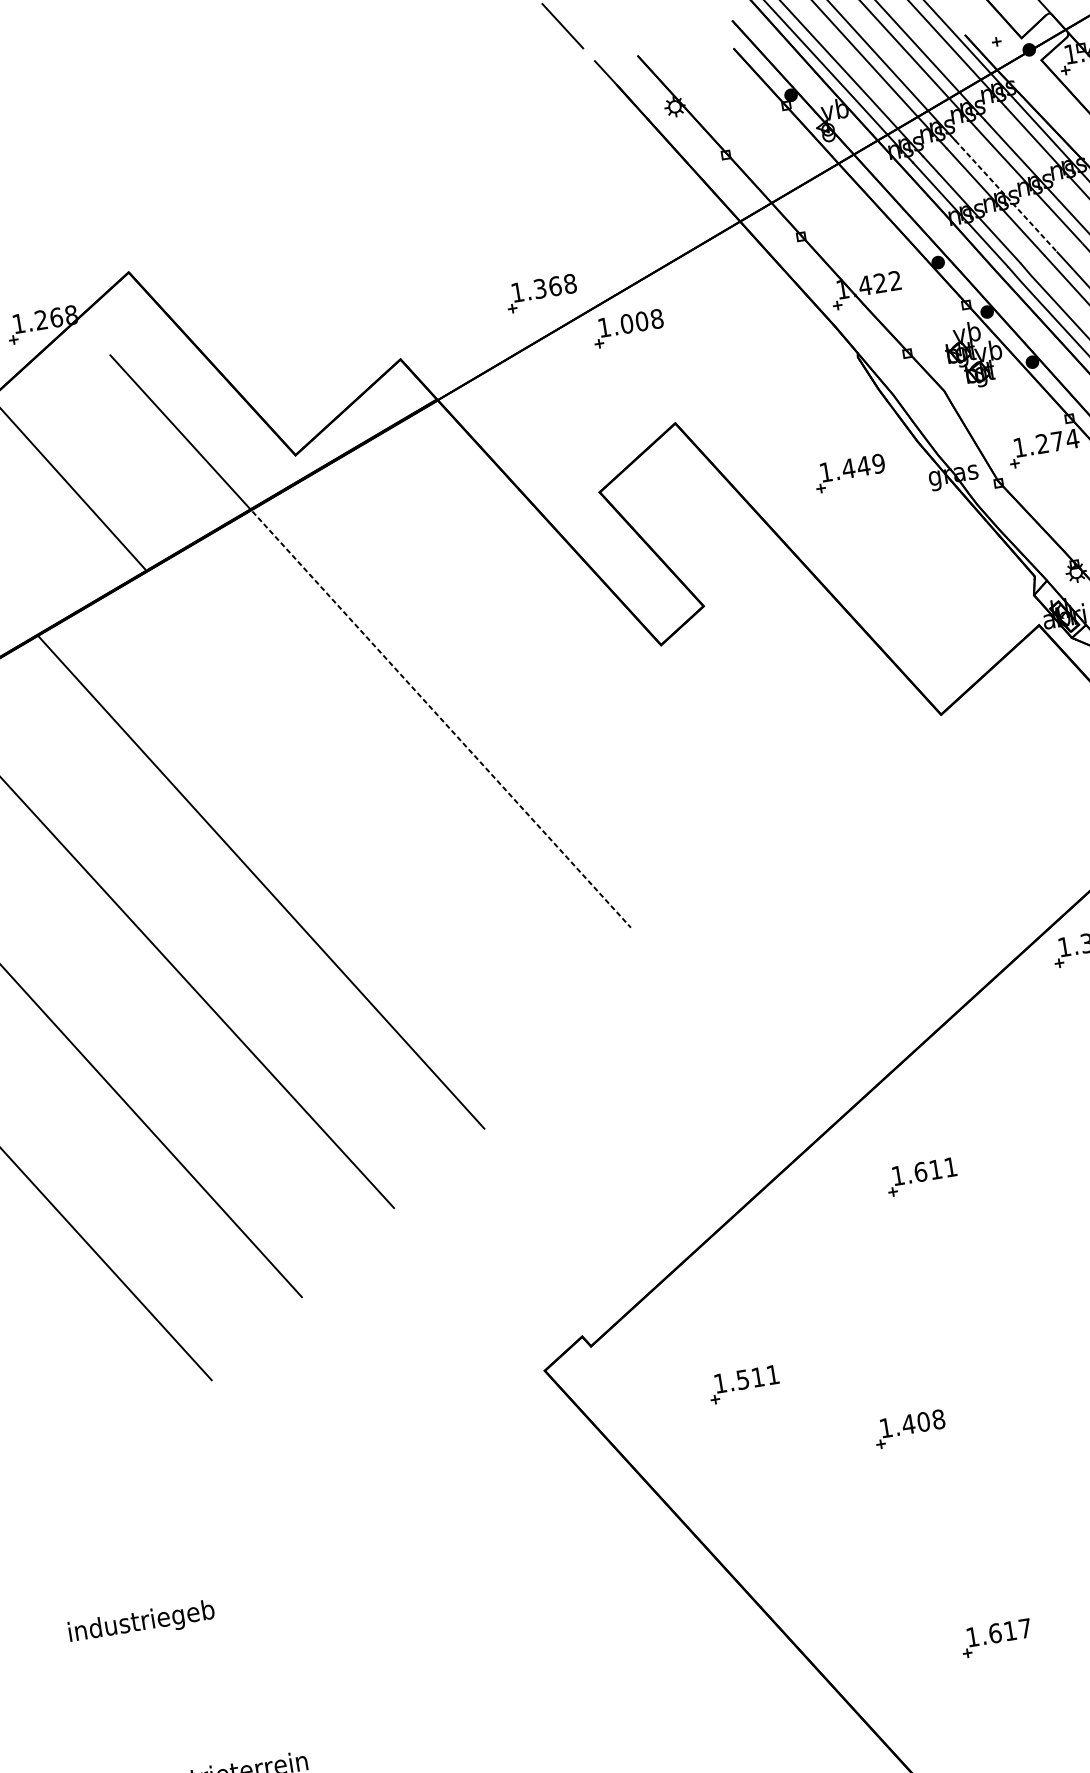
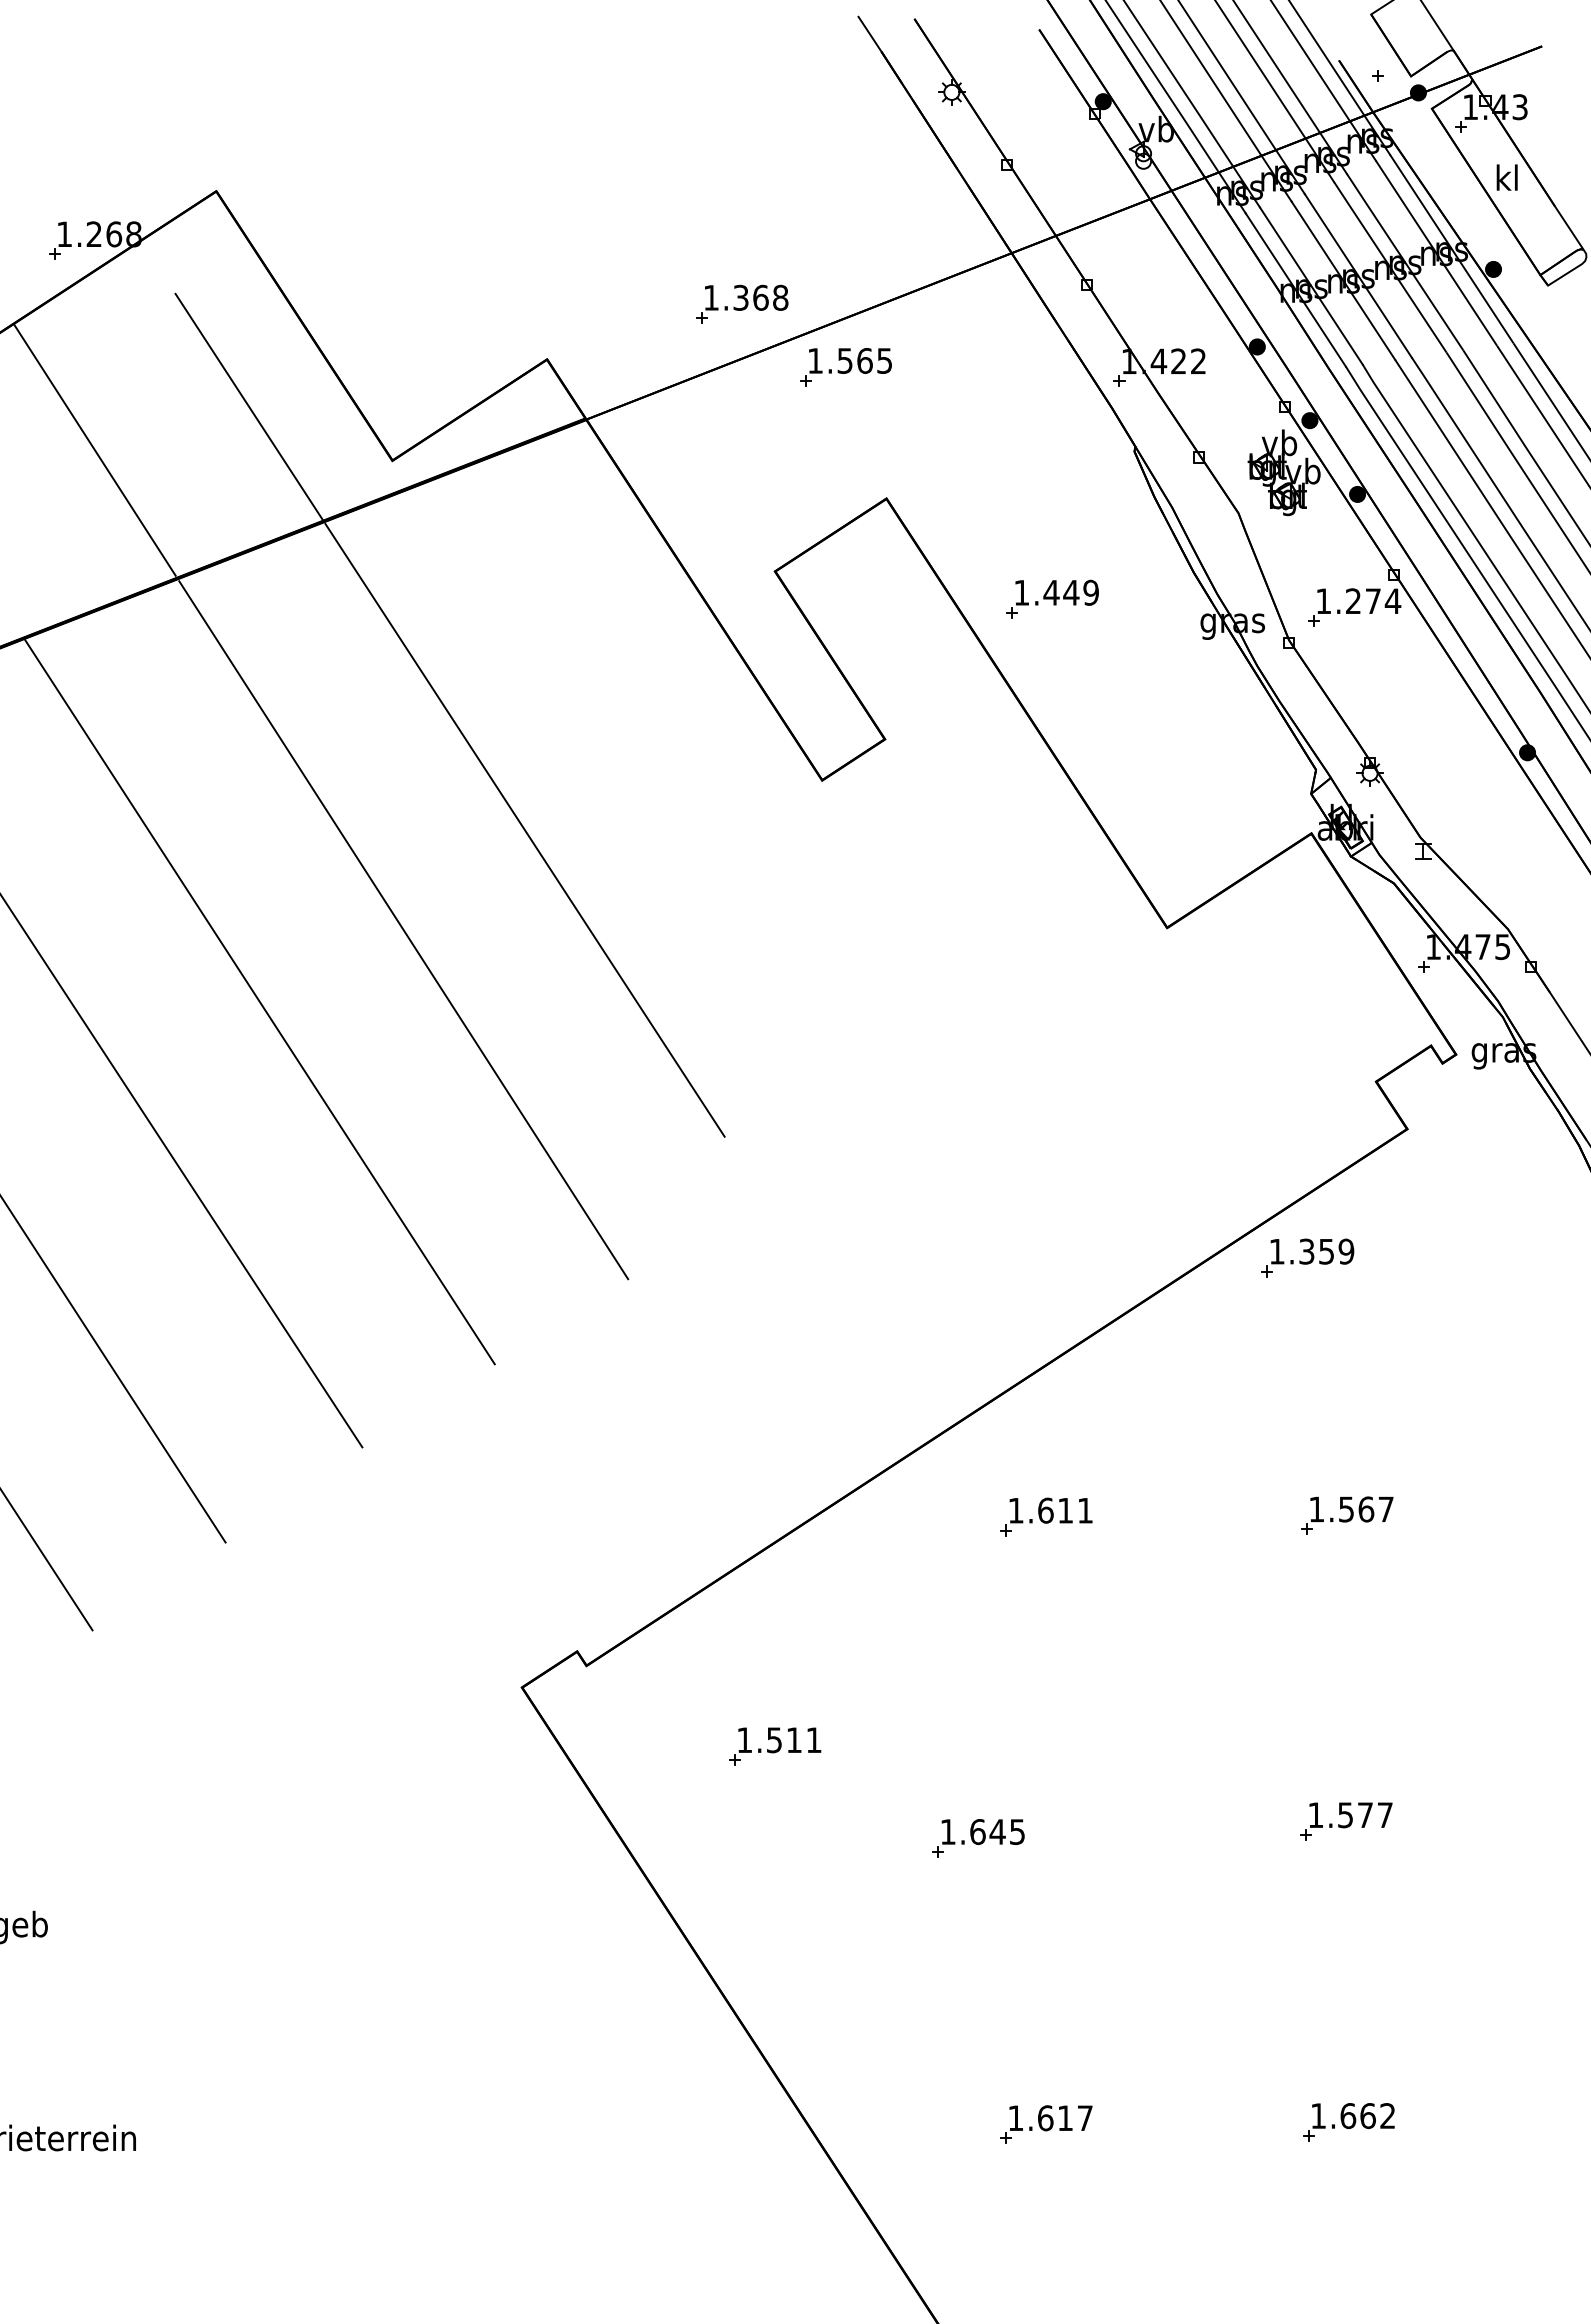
line: (1006, 195) -> (1358, 275), dashed -> solid
text: (641, 321) -> (864, 360), 1.008 -> 1.565
part: (850, 472) -> (1052, 598), moved
line: (442, 719) -> (525, 830), dashed -> solid
line: (361, 810) -> (403, 930), added
text: (923, 1421) -> (997, 1831), 1.408 -> 1.645

